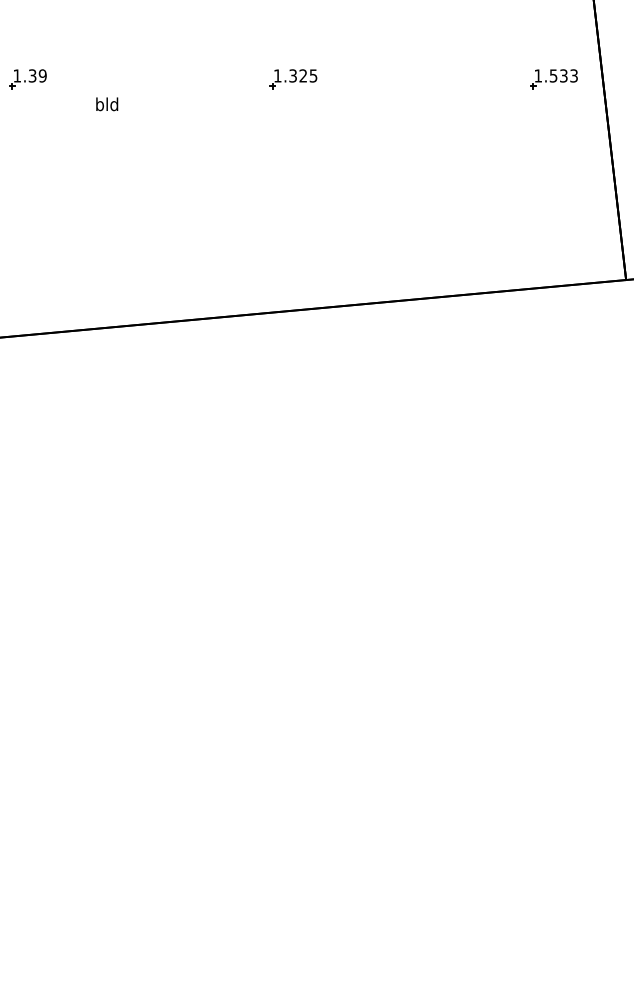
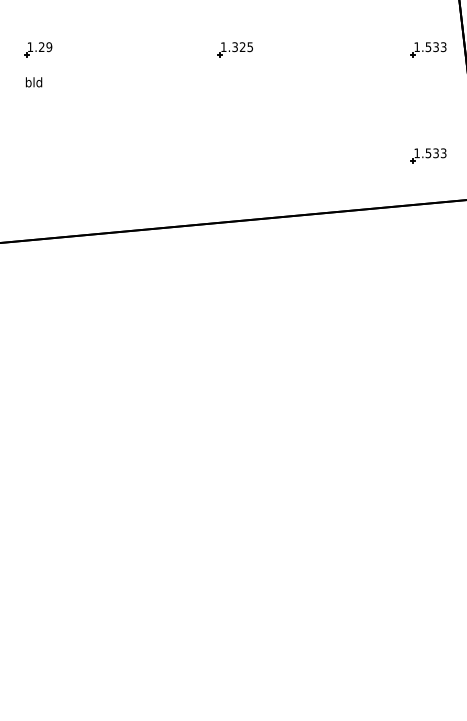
text: (32, 75) -> (41, 46), 1.39 -> 1.29
text: (107, 104) -> (34, 82), moved
part: (553, 222) -> (428, 155), added

